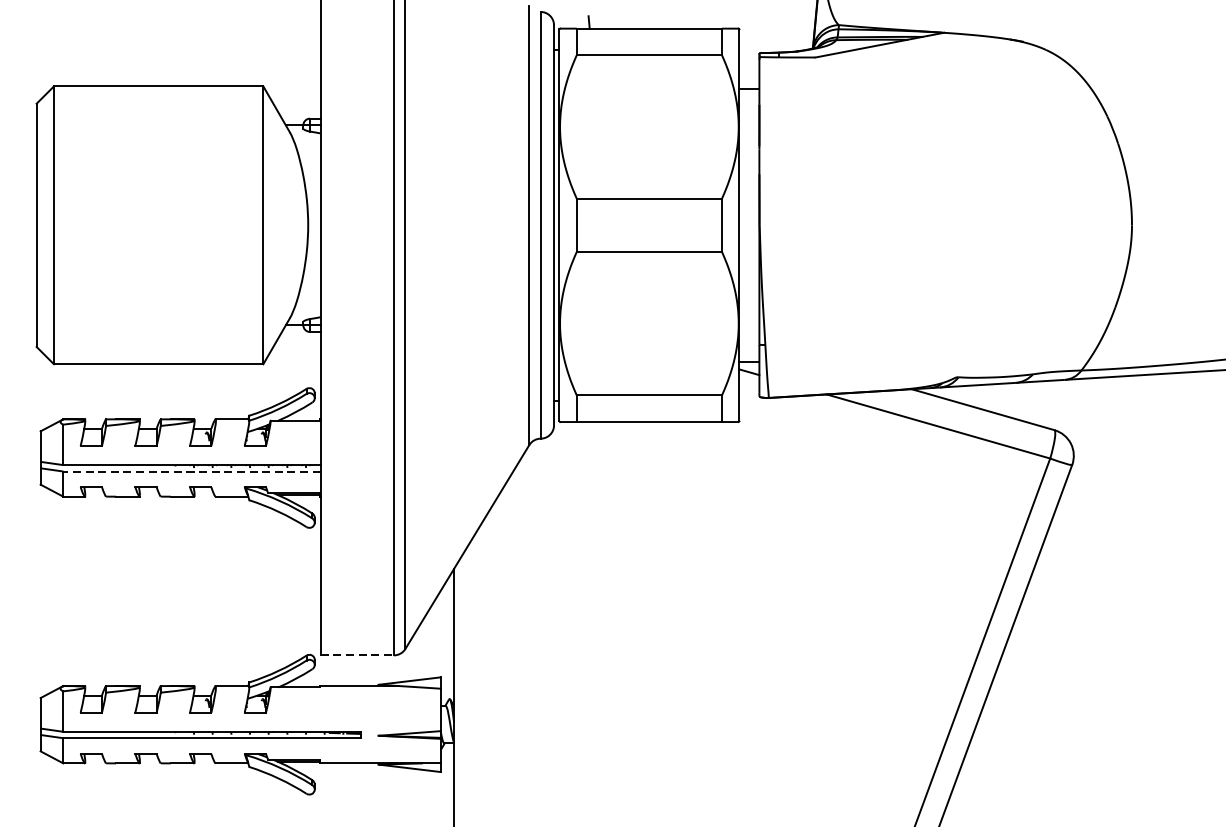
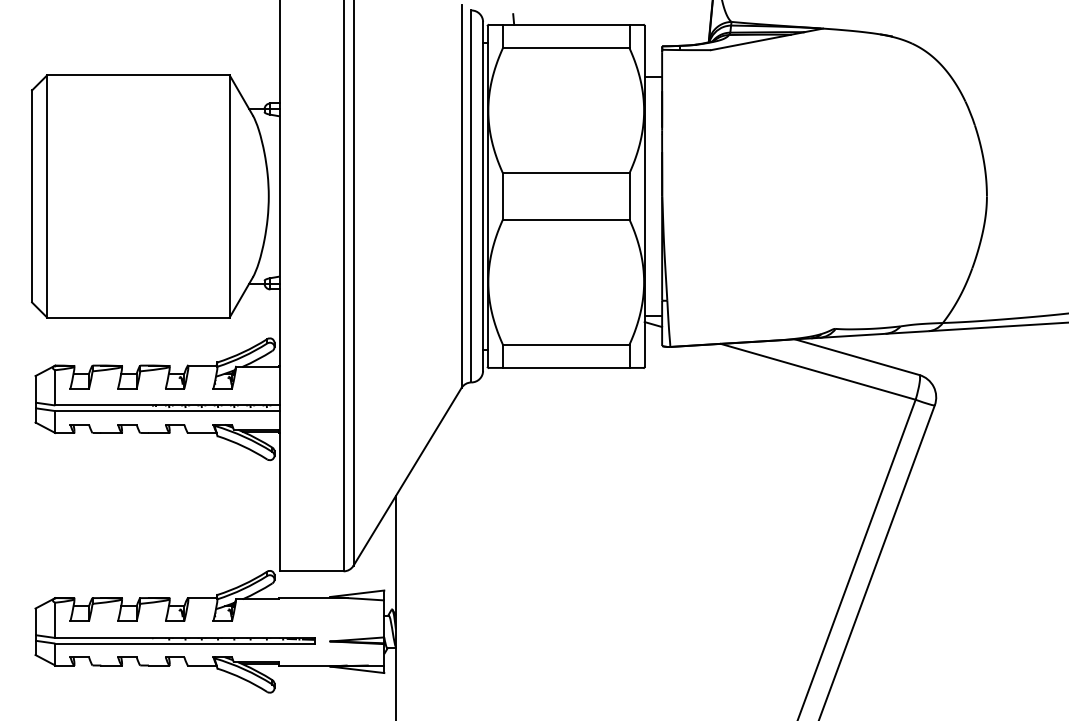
line: (192, 472) -> (167, 411), dashed -> solid
line: (357, 655) -> (311, 571), dashed -> solid

